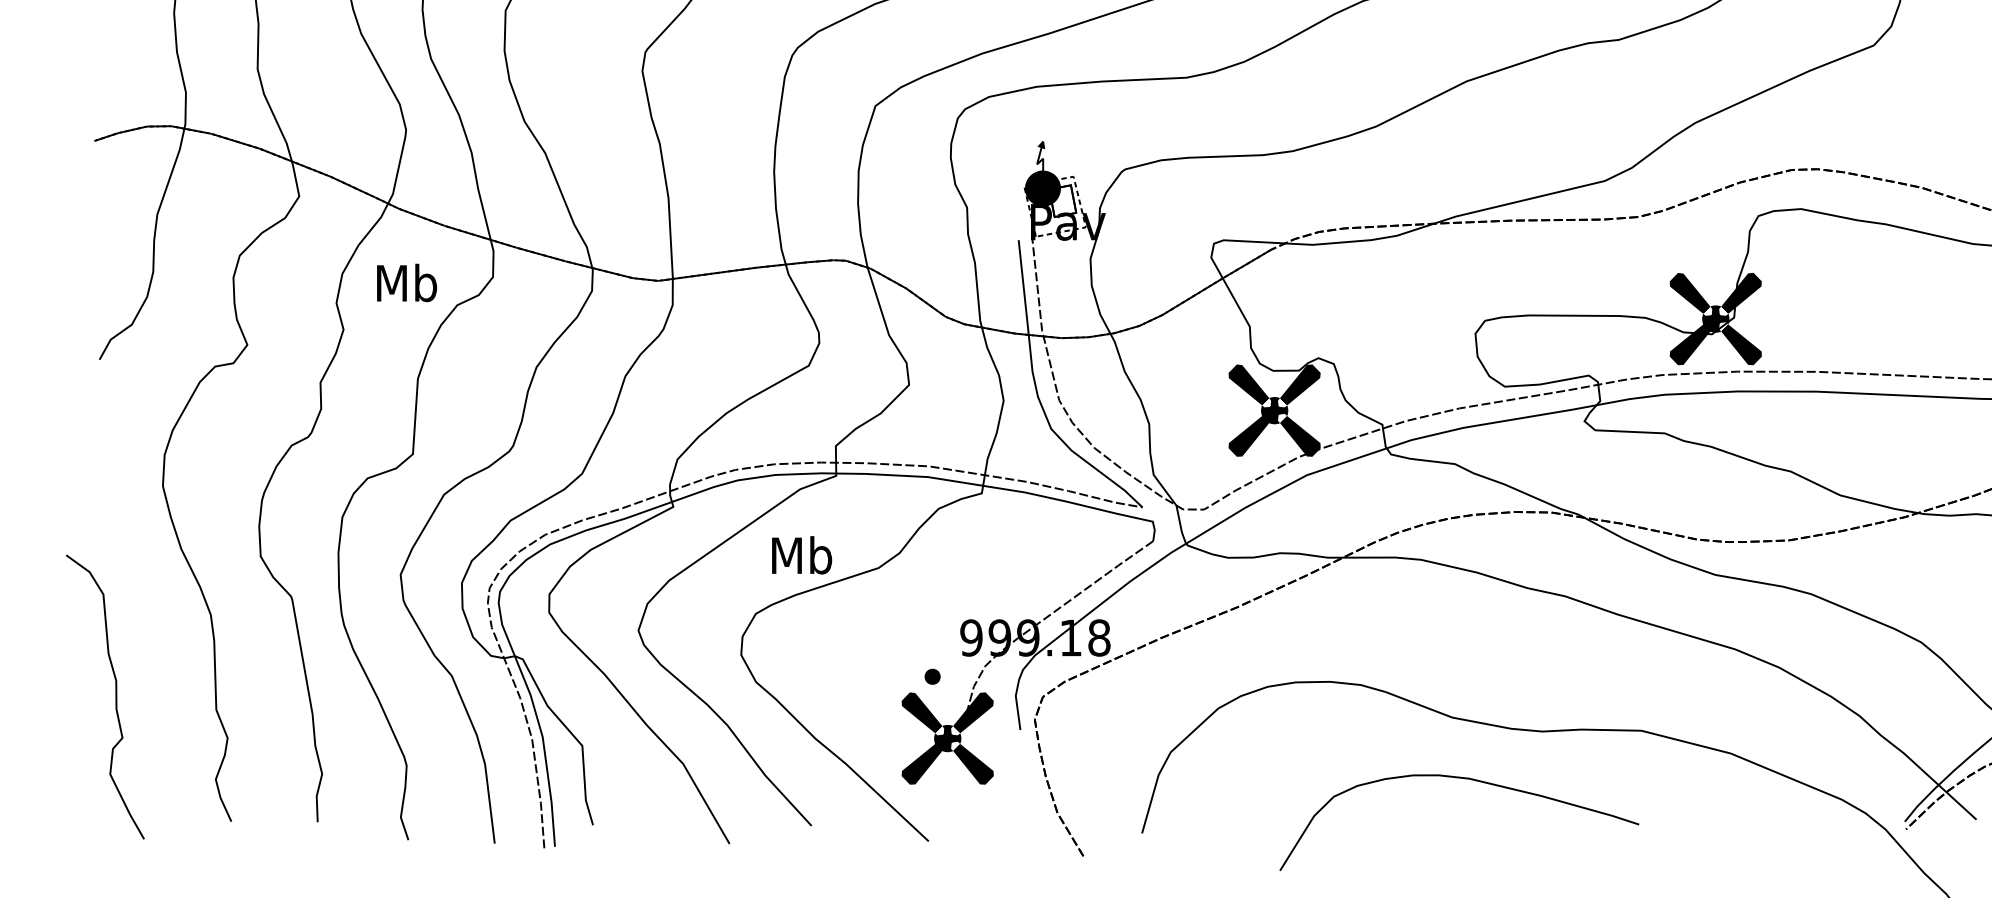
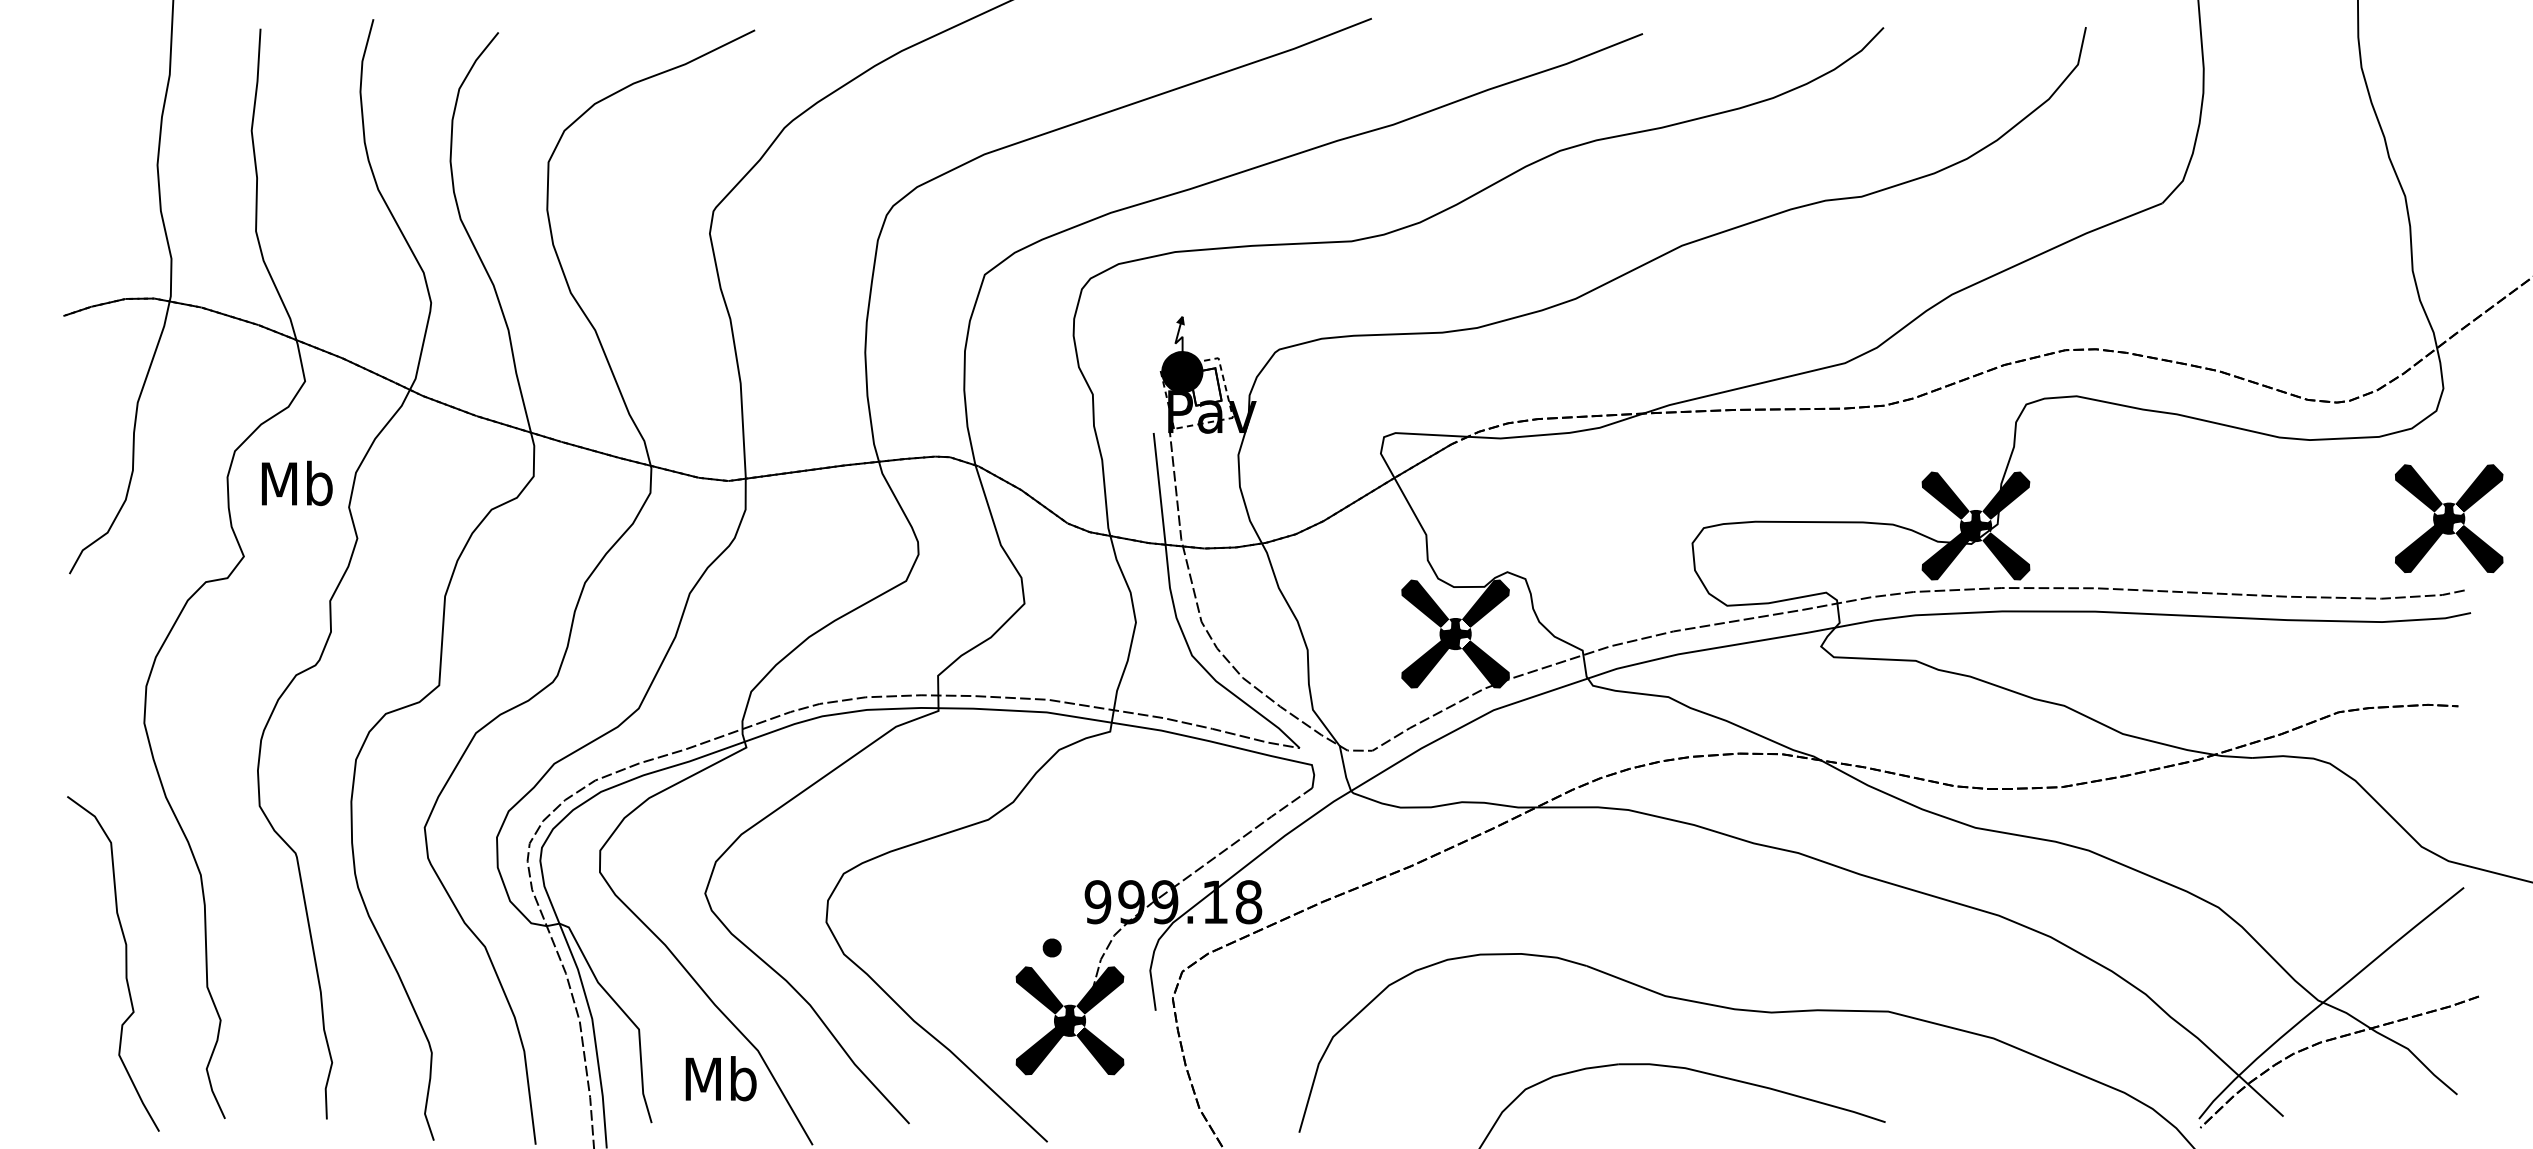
text: (407, 283) -> (297, 483), moved
text: (801, 555) -> (720, 1078), moved
curve: (115, 696) -> (125, 963), moved

